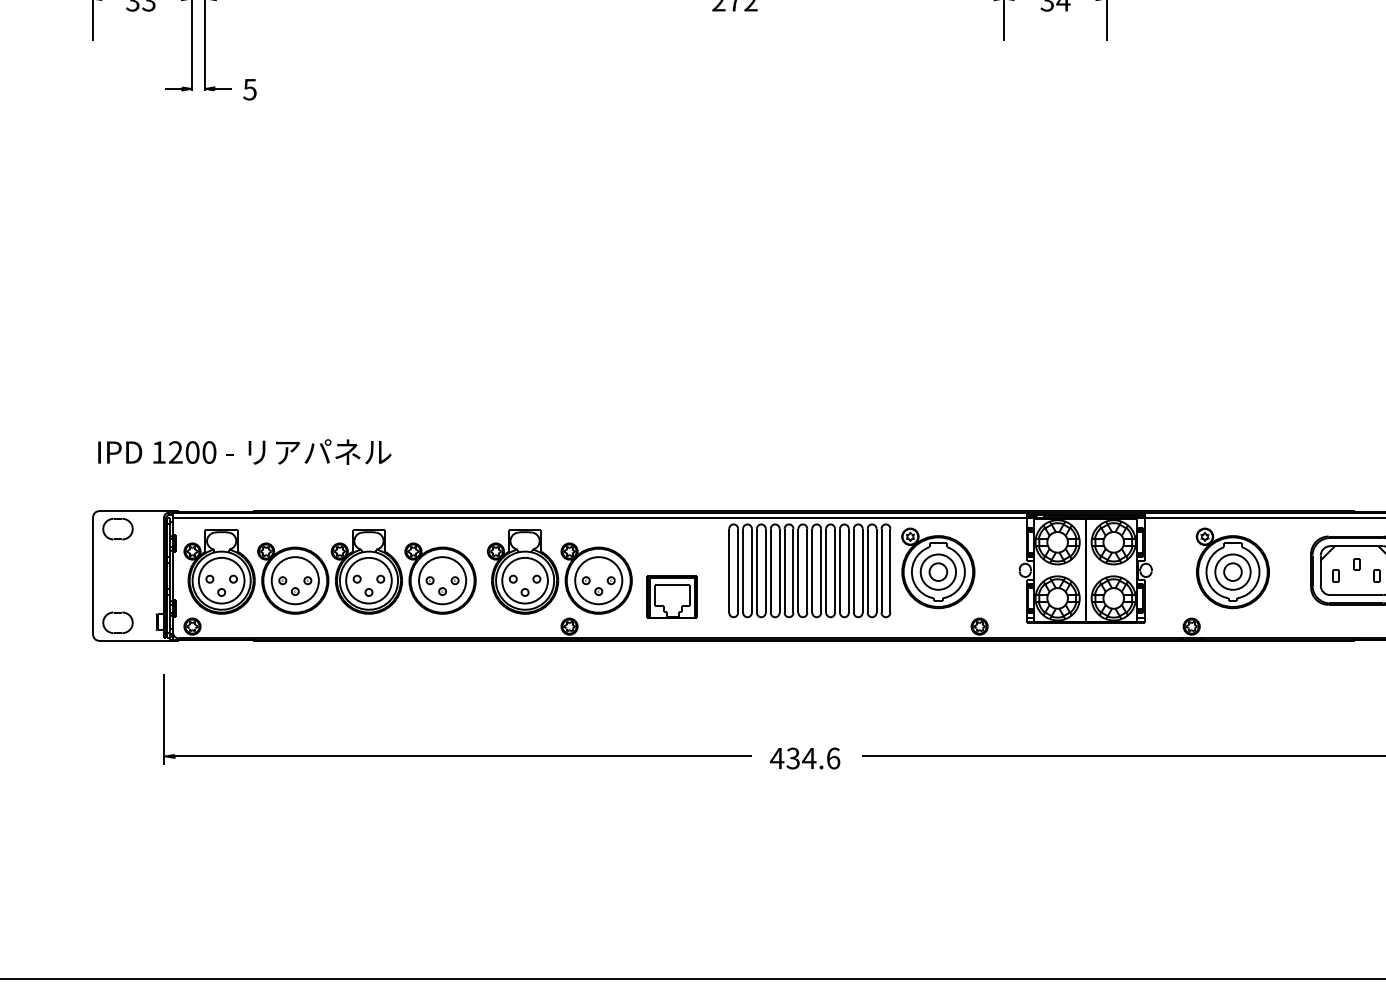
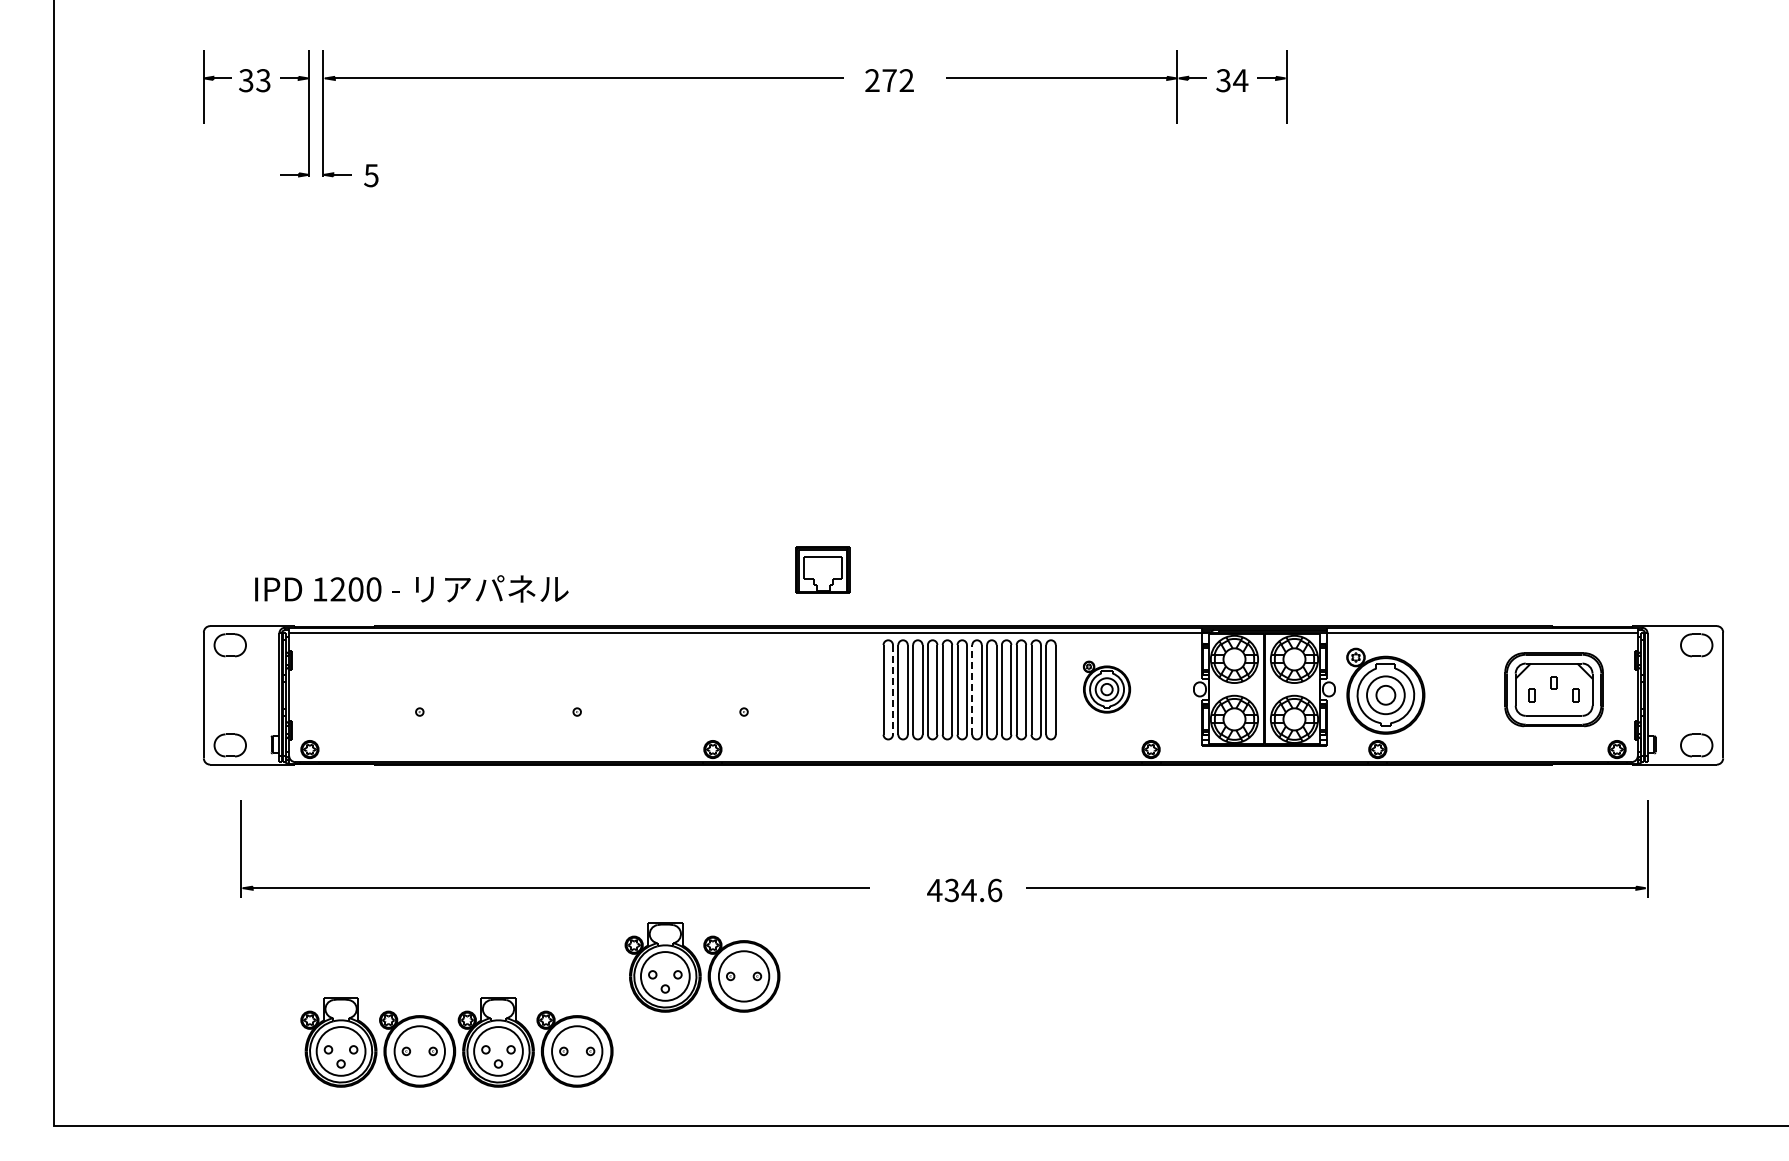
text: (244, 451) -> (411, 588), moved
part: (937, 567) -> (1106, 686), size x0.6
part: (1232, 567) -> (1385, 690), moved
line: (737, 570) -> (892, 689), solid -> dashed
line: (812, 570) -> (972, 689), solid -> dashed
part: (329, 572) -> (456, 1042), moved
part: (559, 572) -> (702, 967), moved
part: (672, 596) -> (822, 569), moved
part: (456, 755) -> (554, 887), moved

